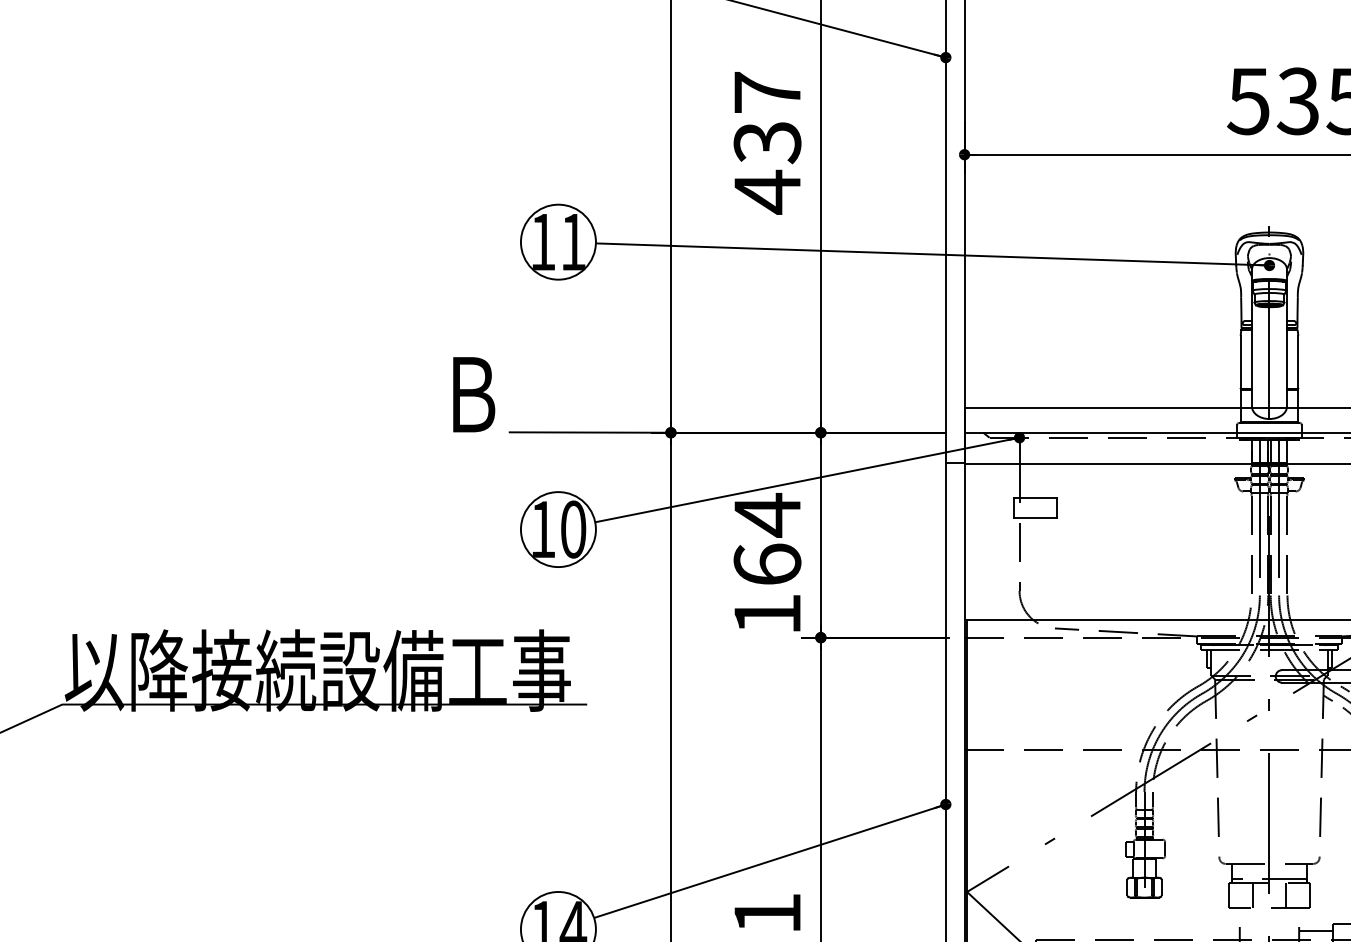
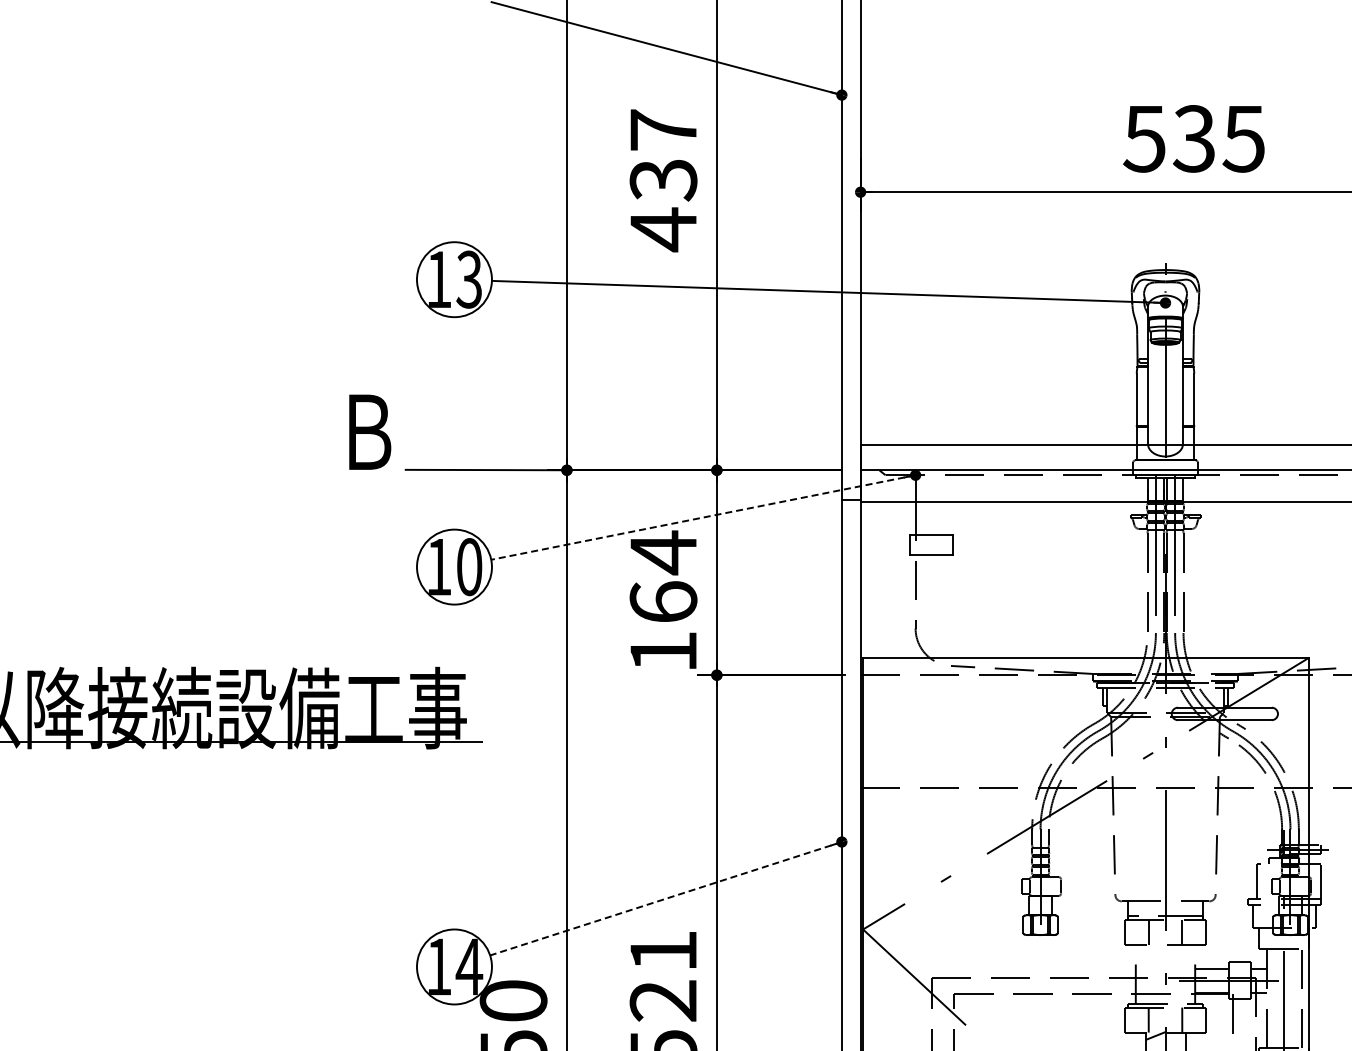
text: (572, 241) -> (468, 279), 11 -> 13
line: (806, 479) -> (702, 517), solid -> dashed
line: (770, 860) -> (666, 898), solid -> dashed

